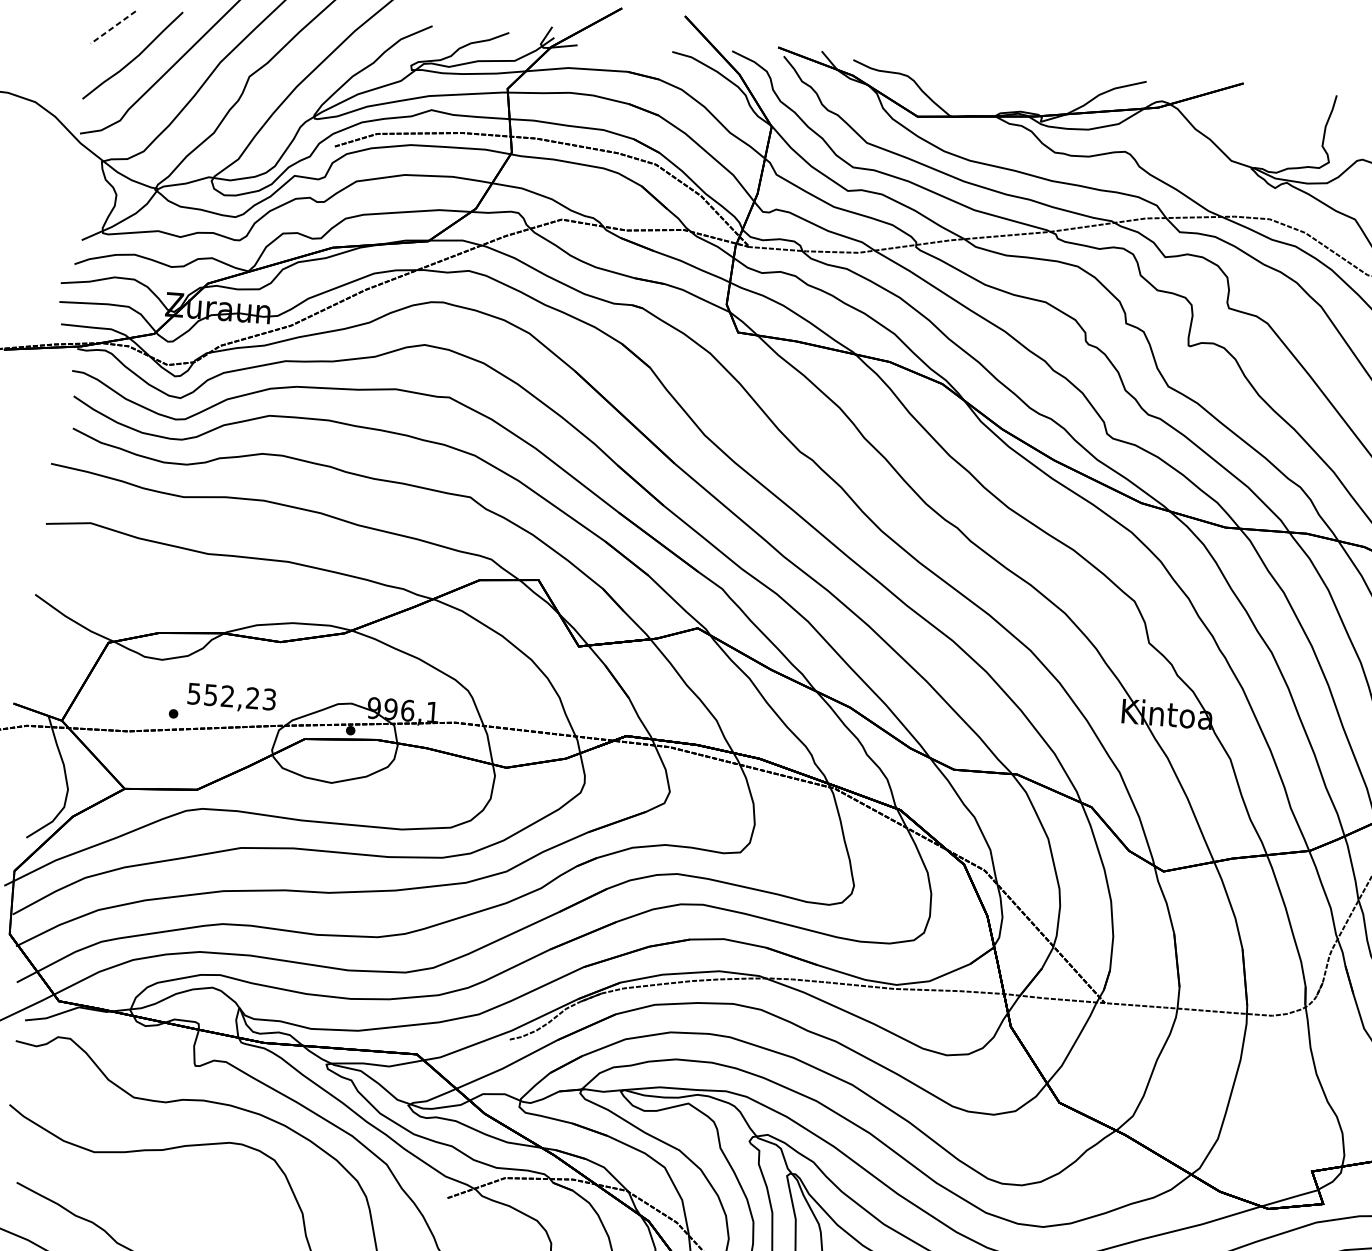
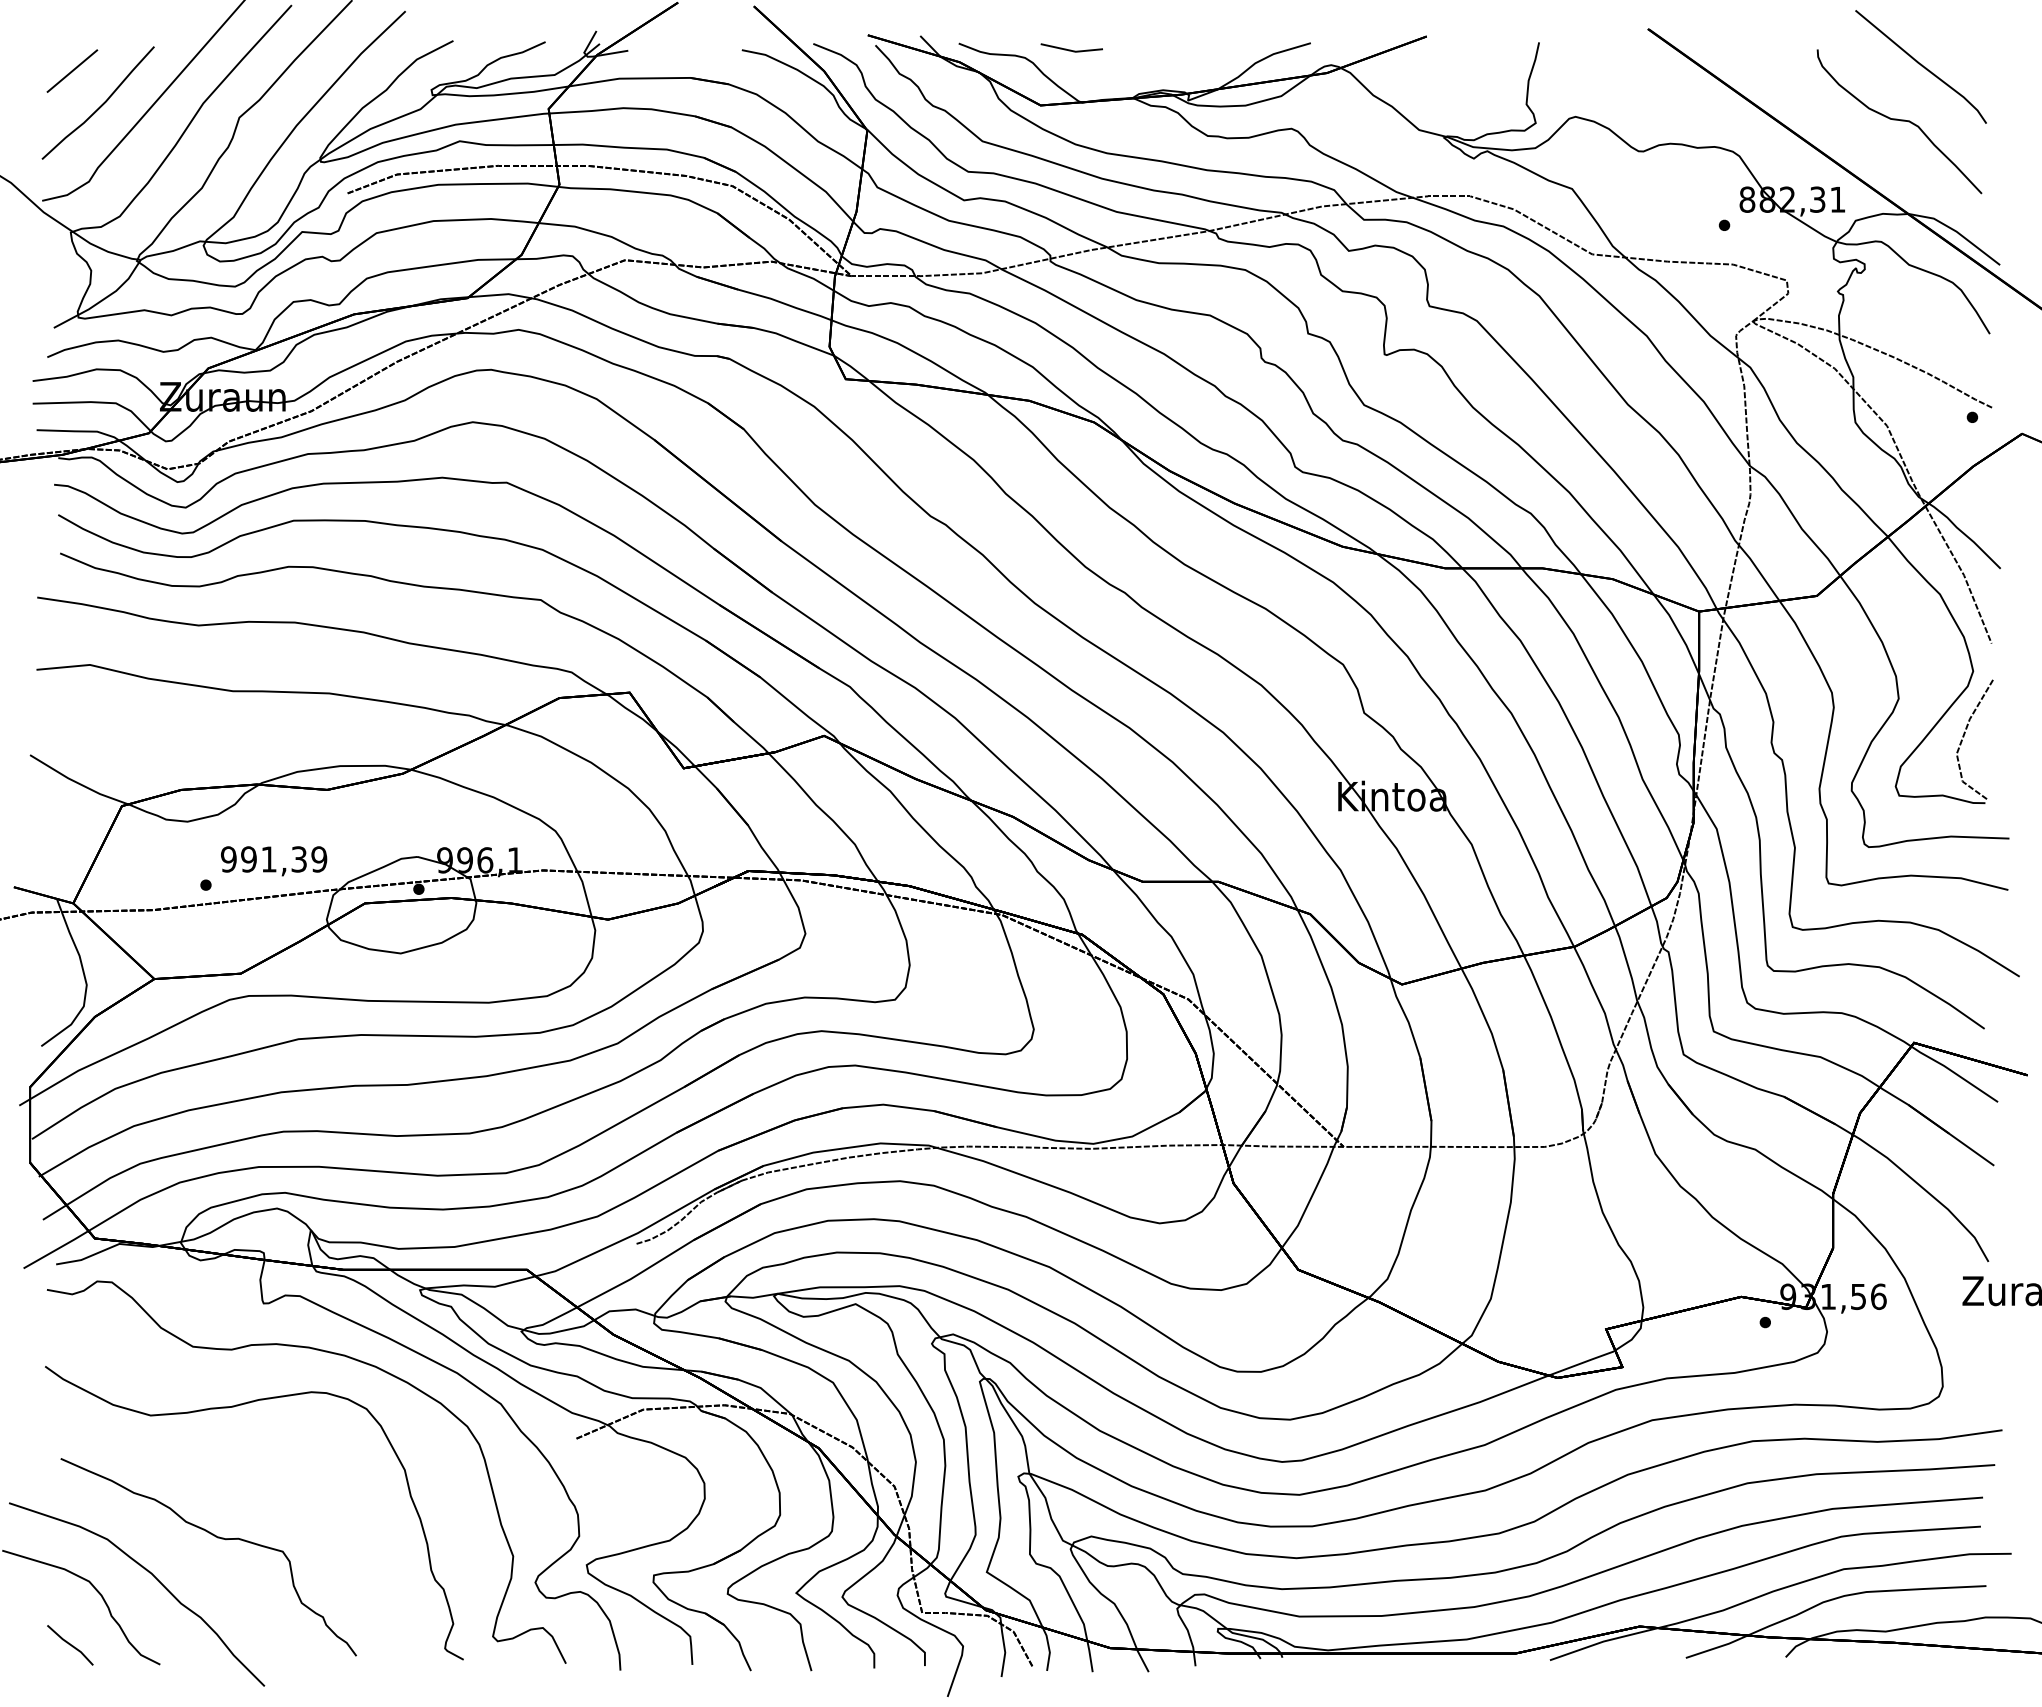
line: (113, 27) -> (72, 71), dashed -> solid
line: (946, 72) -> (1071, 49), added
text: (232, 696) -> (274, 859), 552,23 -> 991,39

